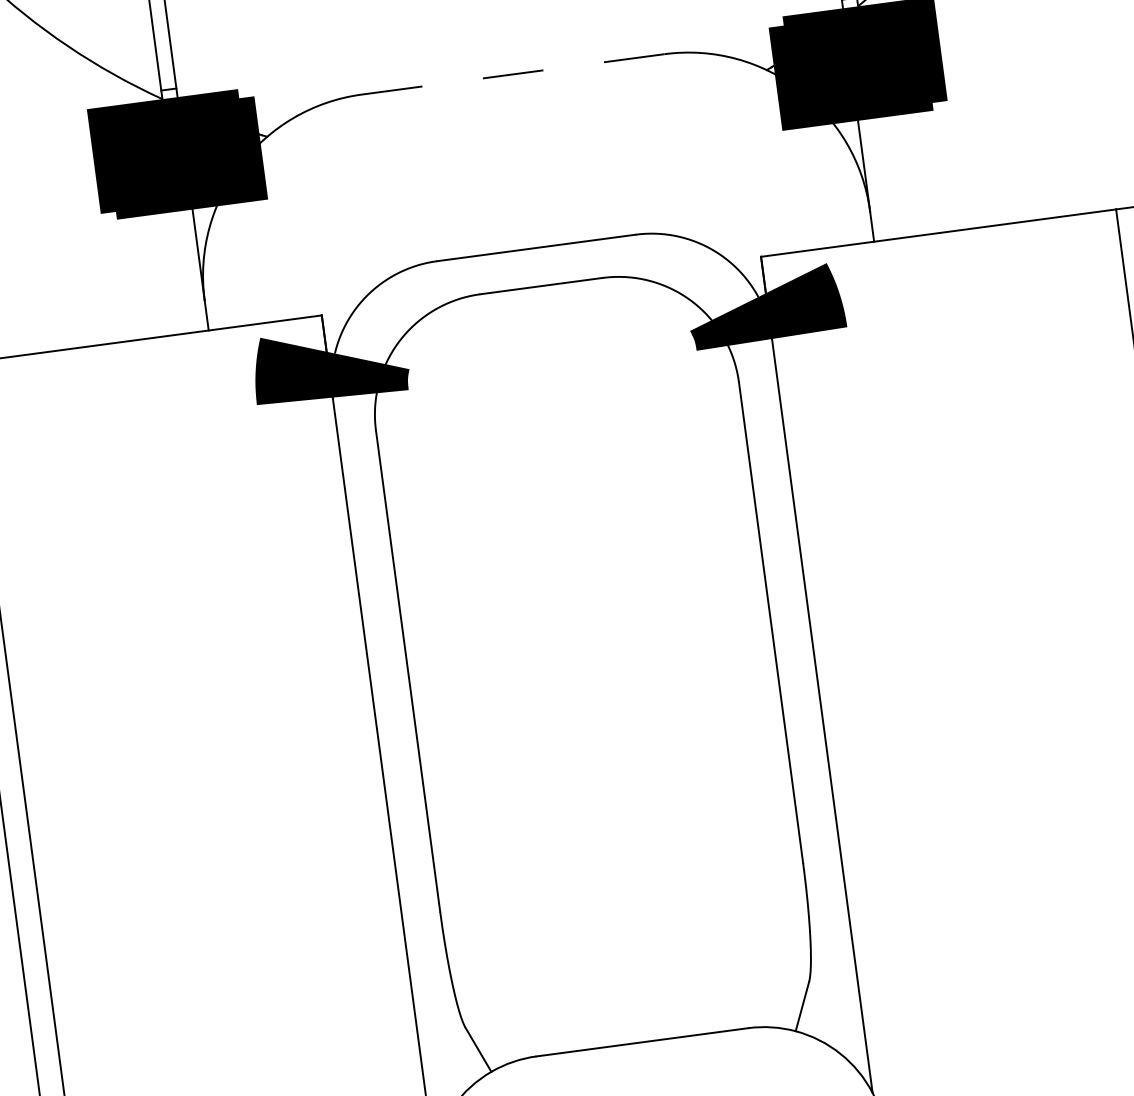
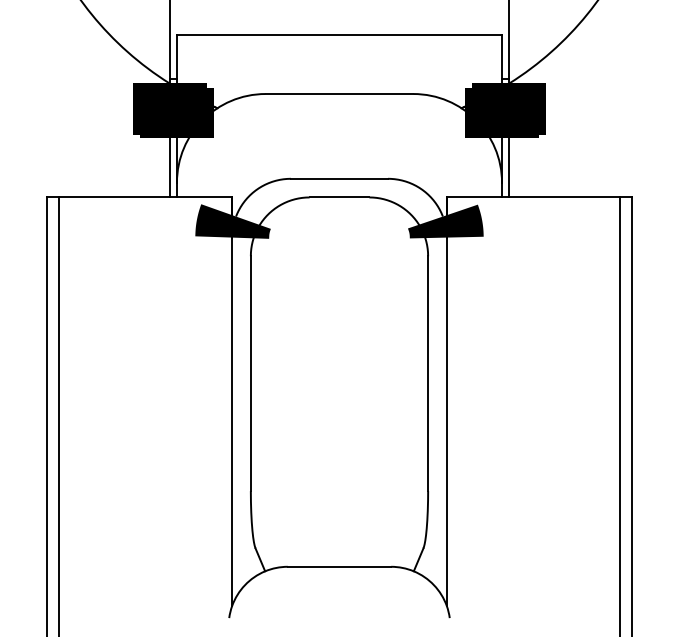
line: (513, 75) -> (339, 94), dashed -> solid
line: (880, 174) -> (509, 165), added
line: (184, 267) -> (169, 165), added

